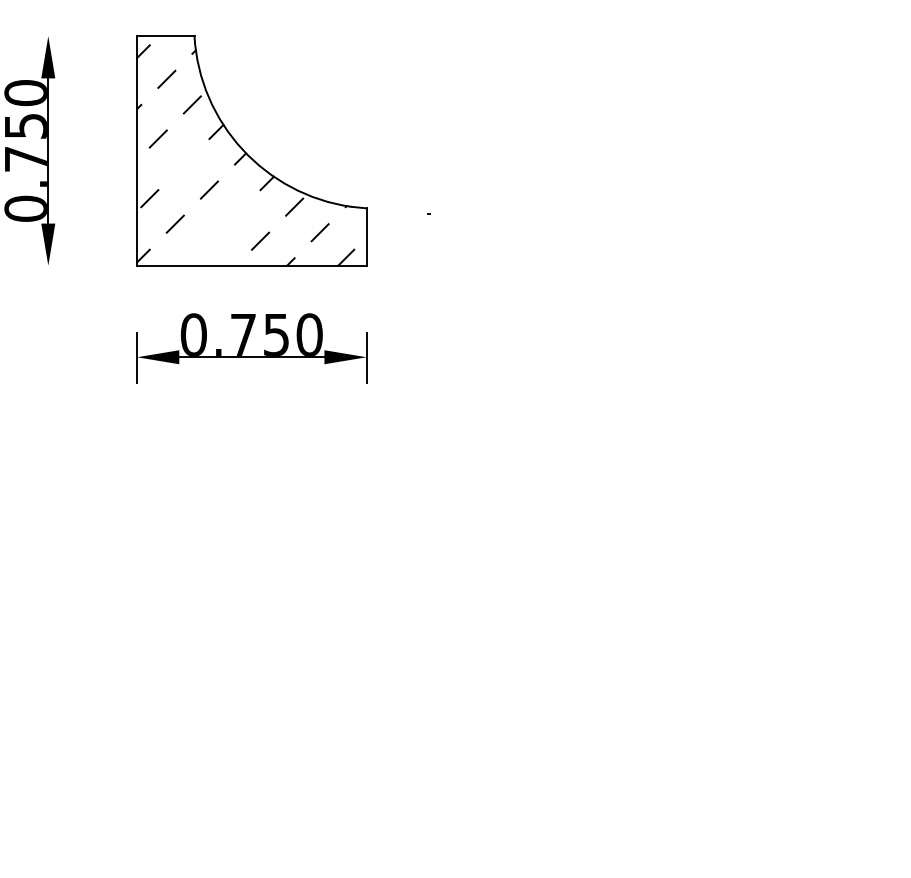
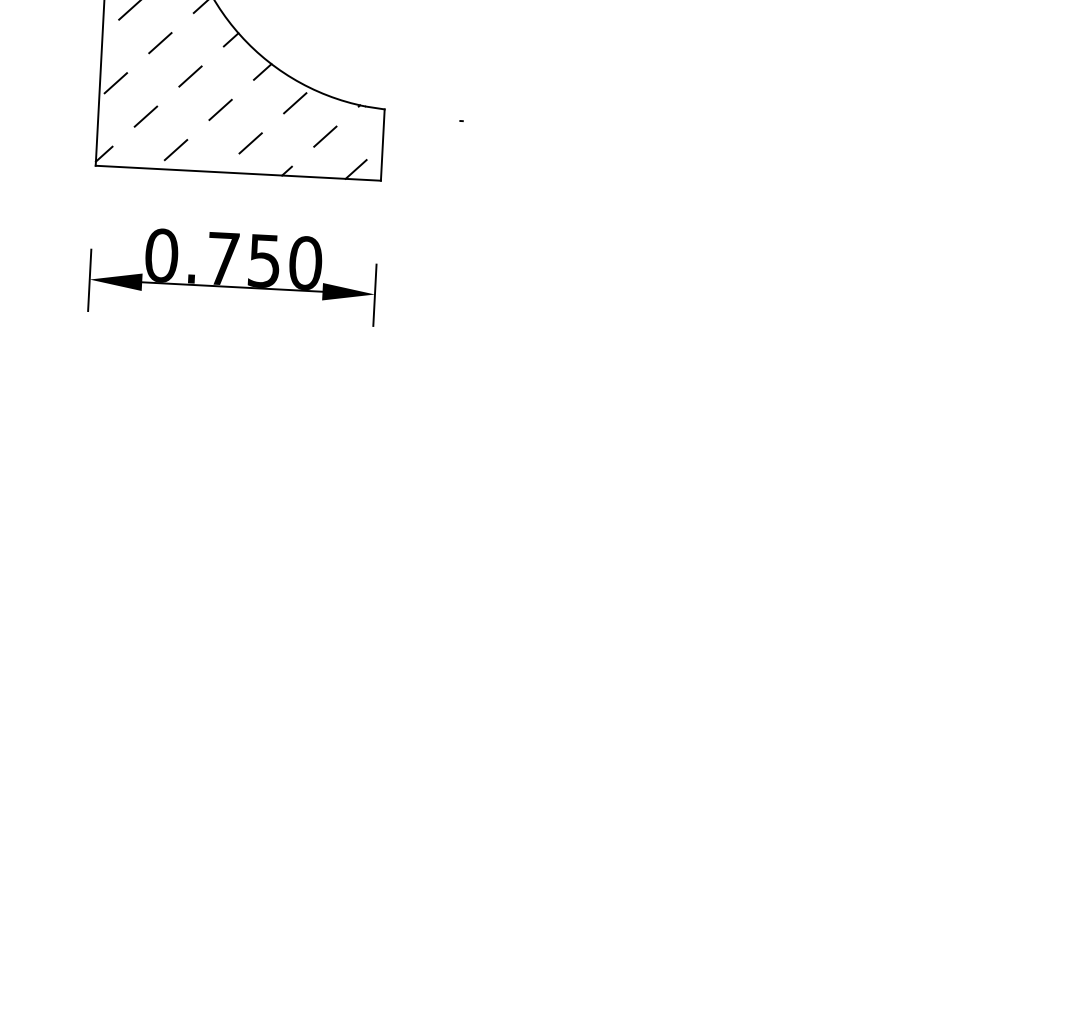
line: (183, 164) -> (159, 42), added
line: (234, 215) -> (220, 109), added
line: (200, 249) -> (175, 149), added

